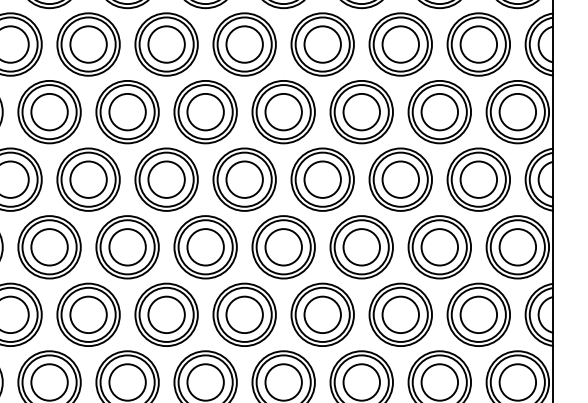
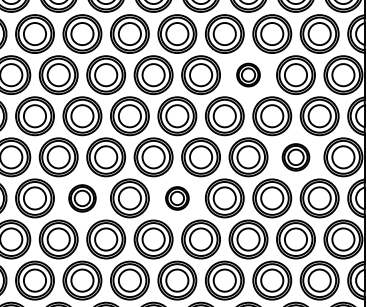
part: (361, 111) -> (248, 74), size x0.6
part: (438, 247) -> (295, 157), size x0.7
part: (88, 314) -> (82, 198), size x0.7
part: (244, 314) -> (177, 198), size x0.6

